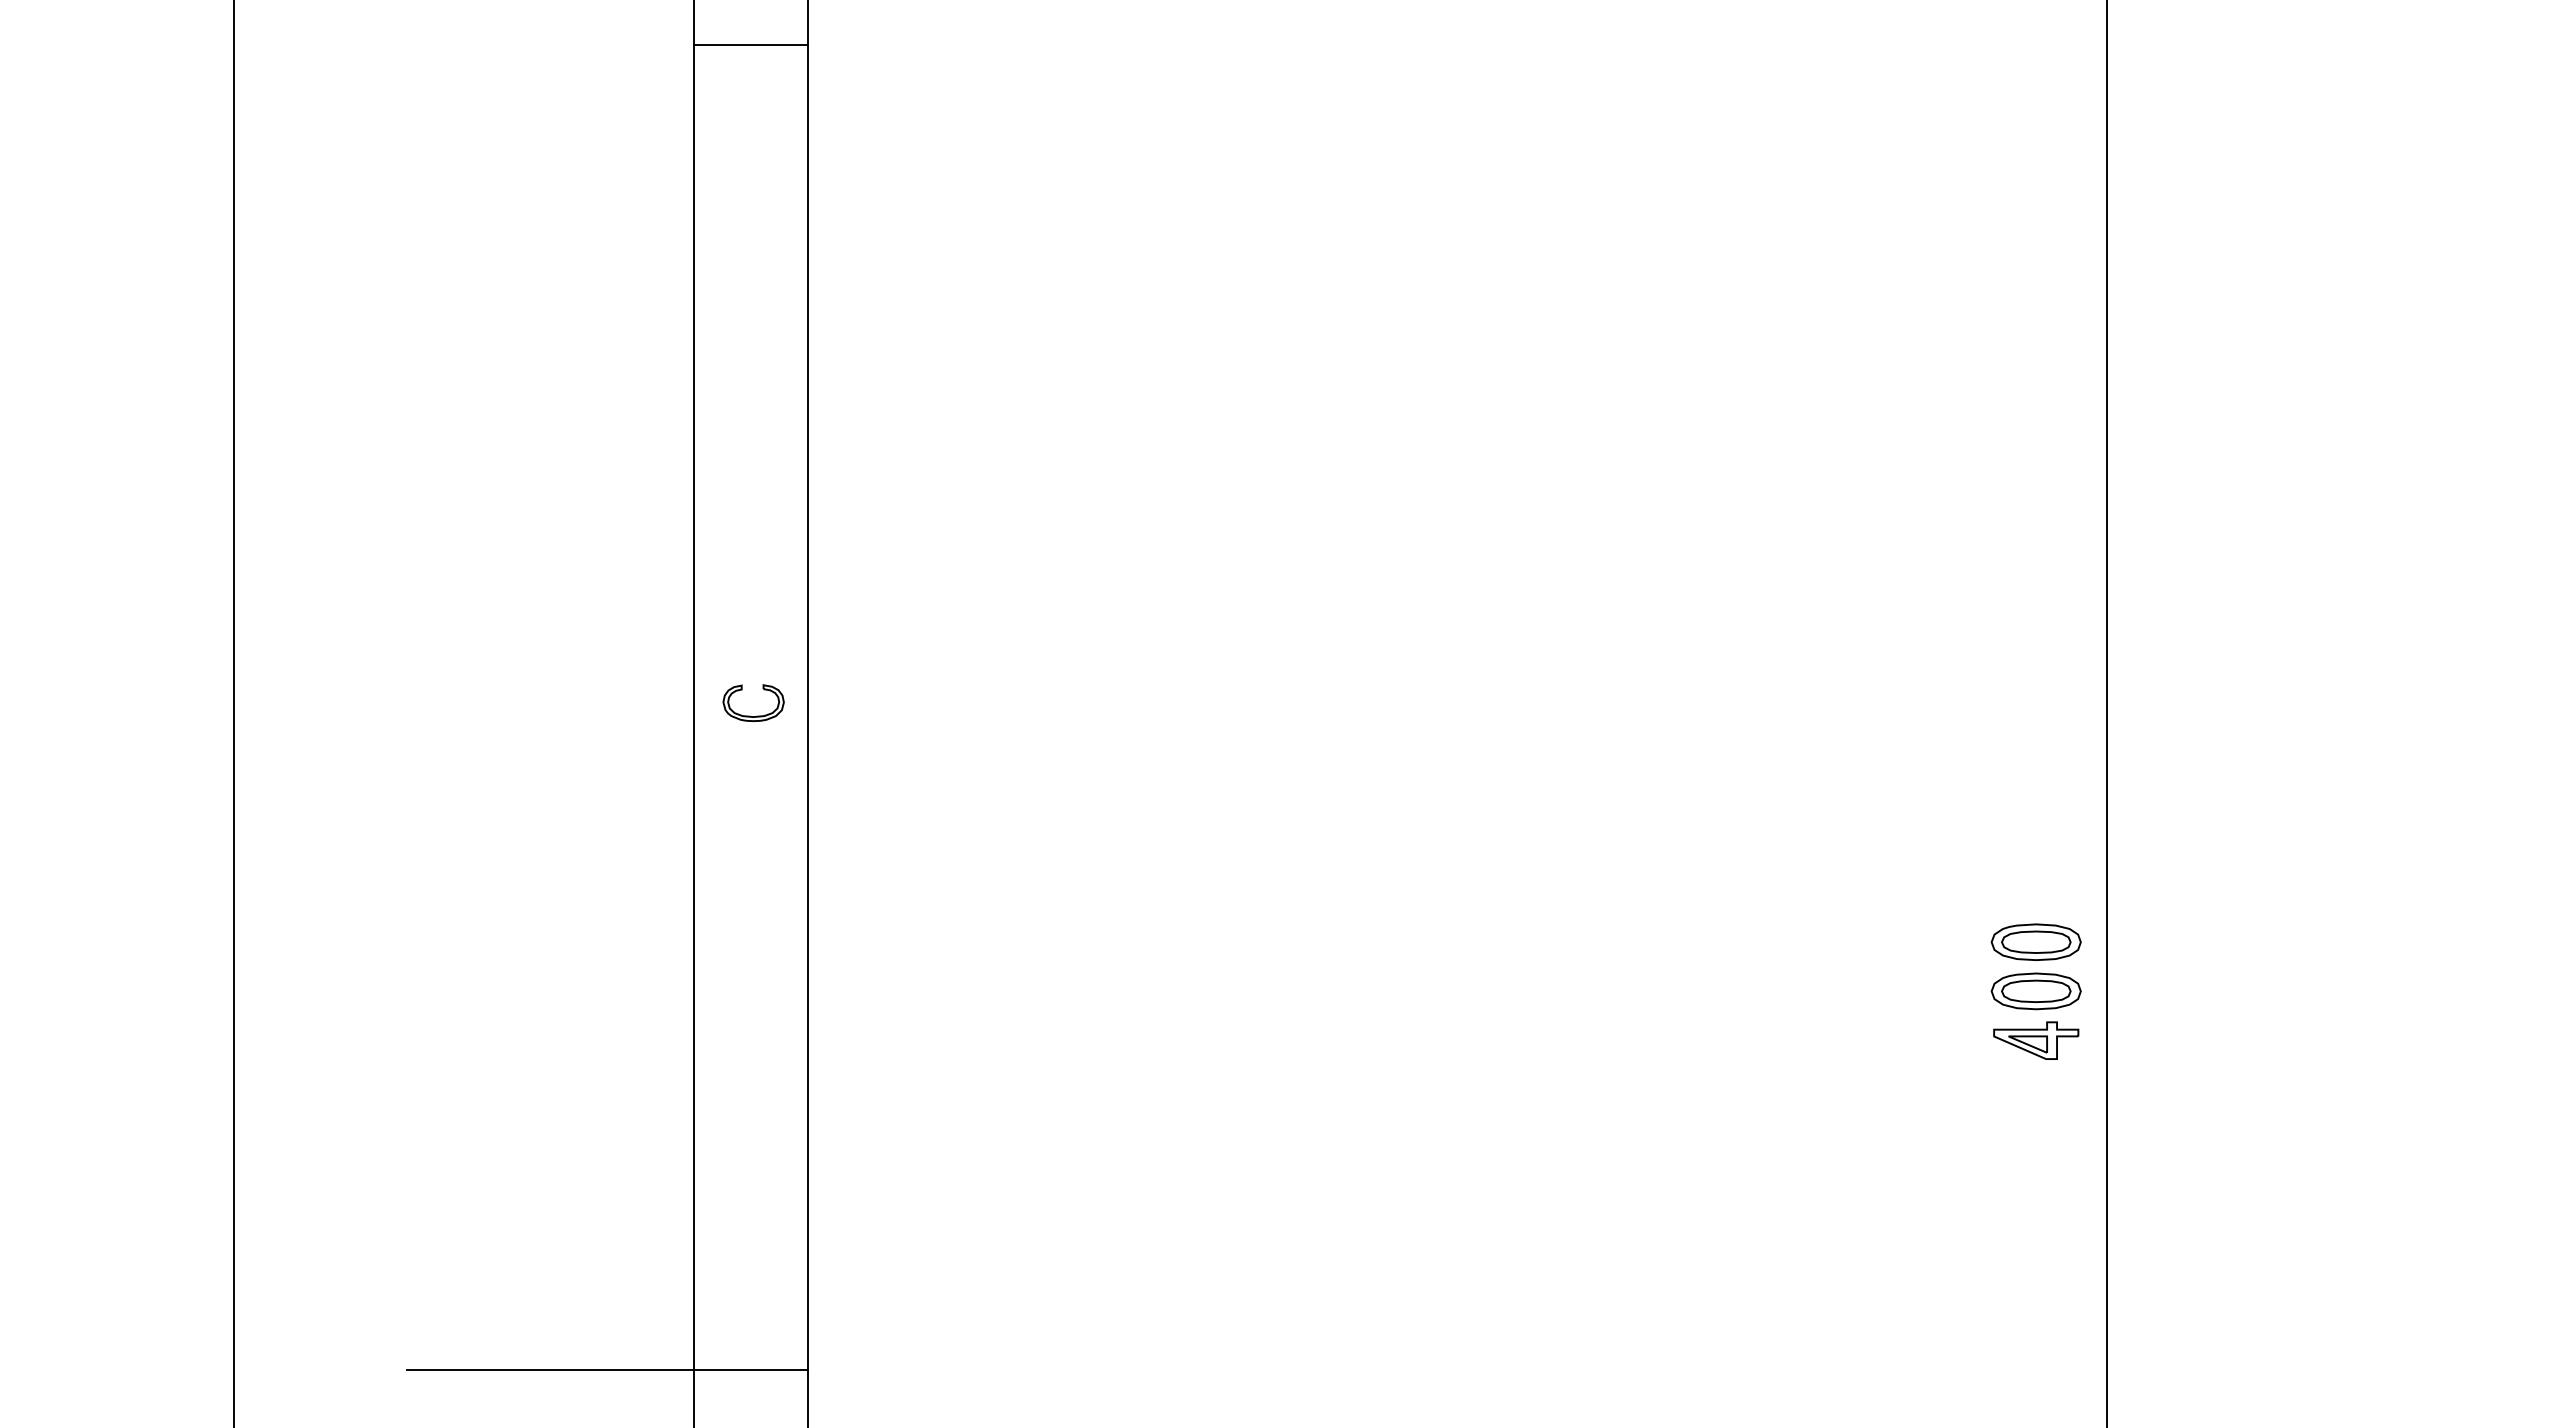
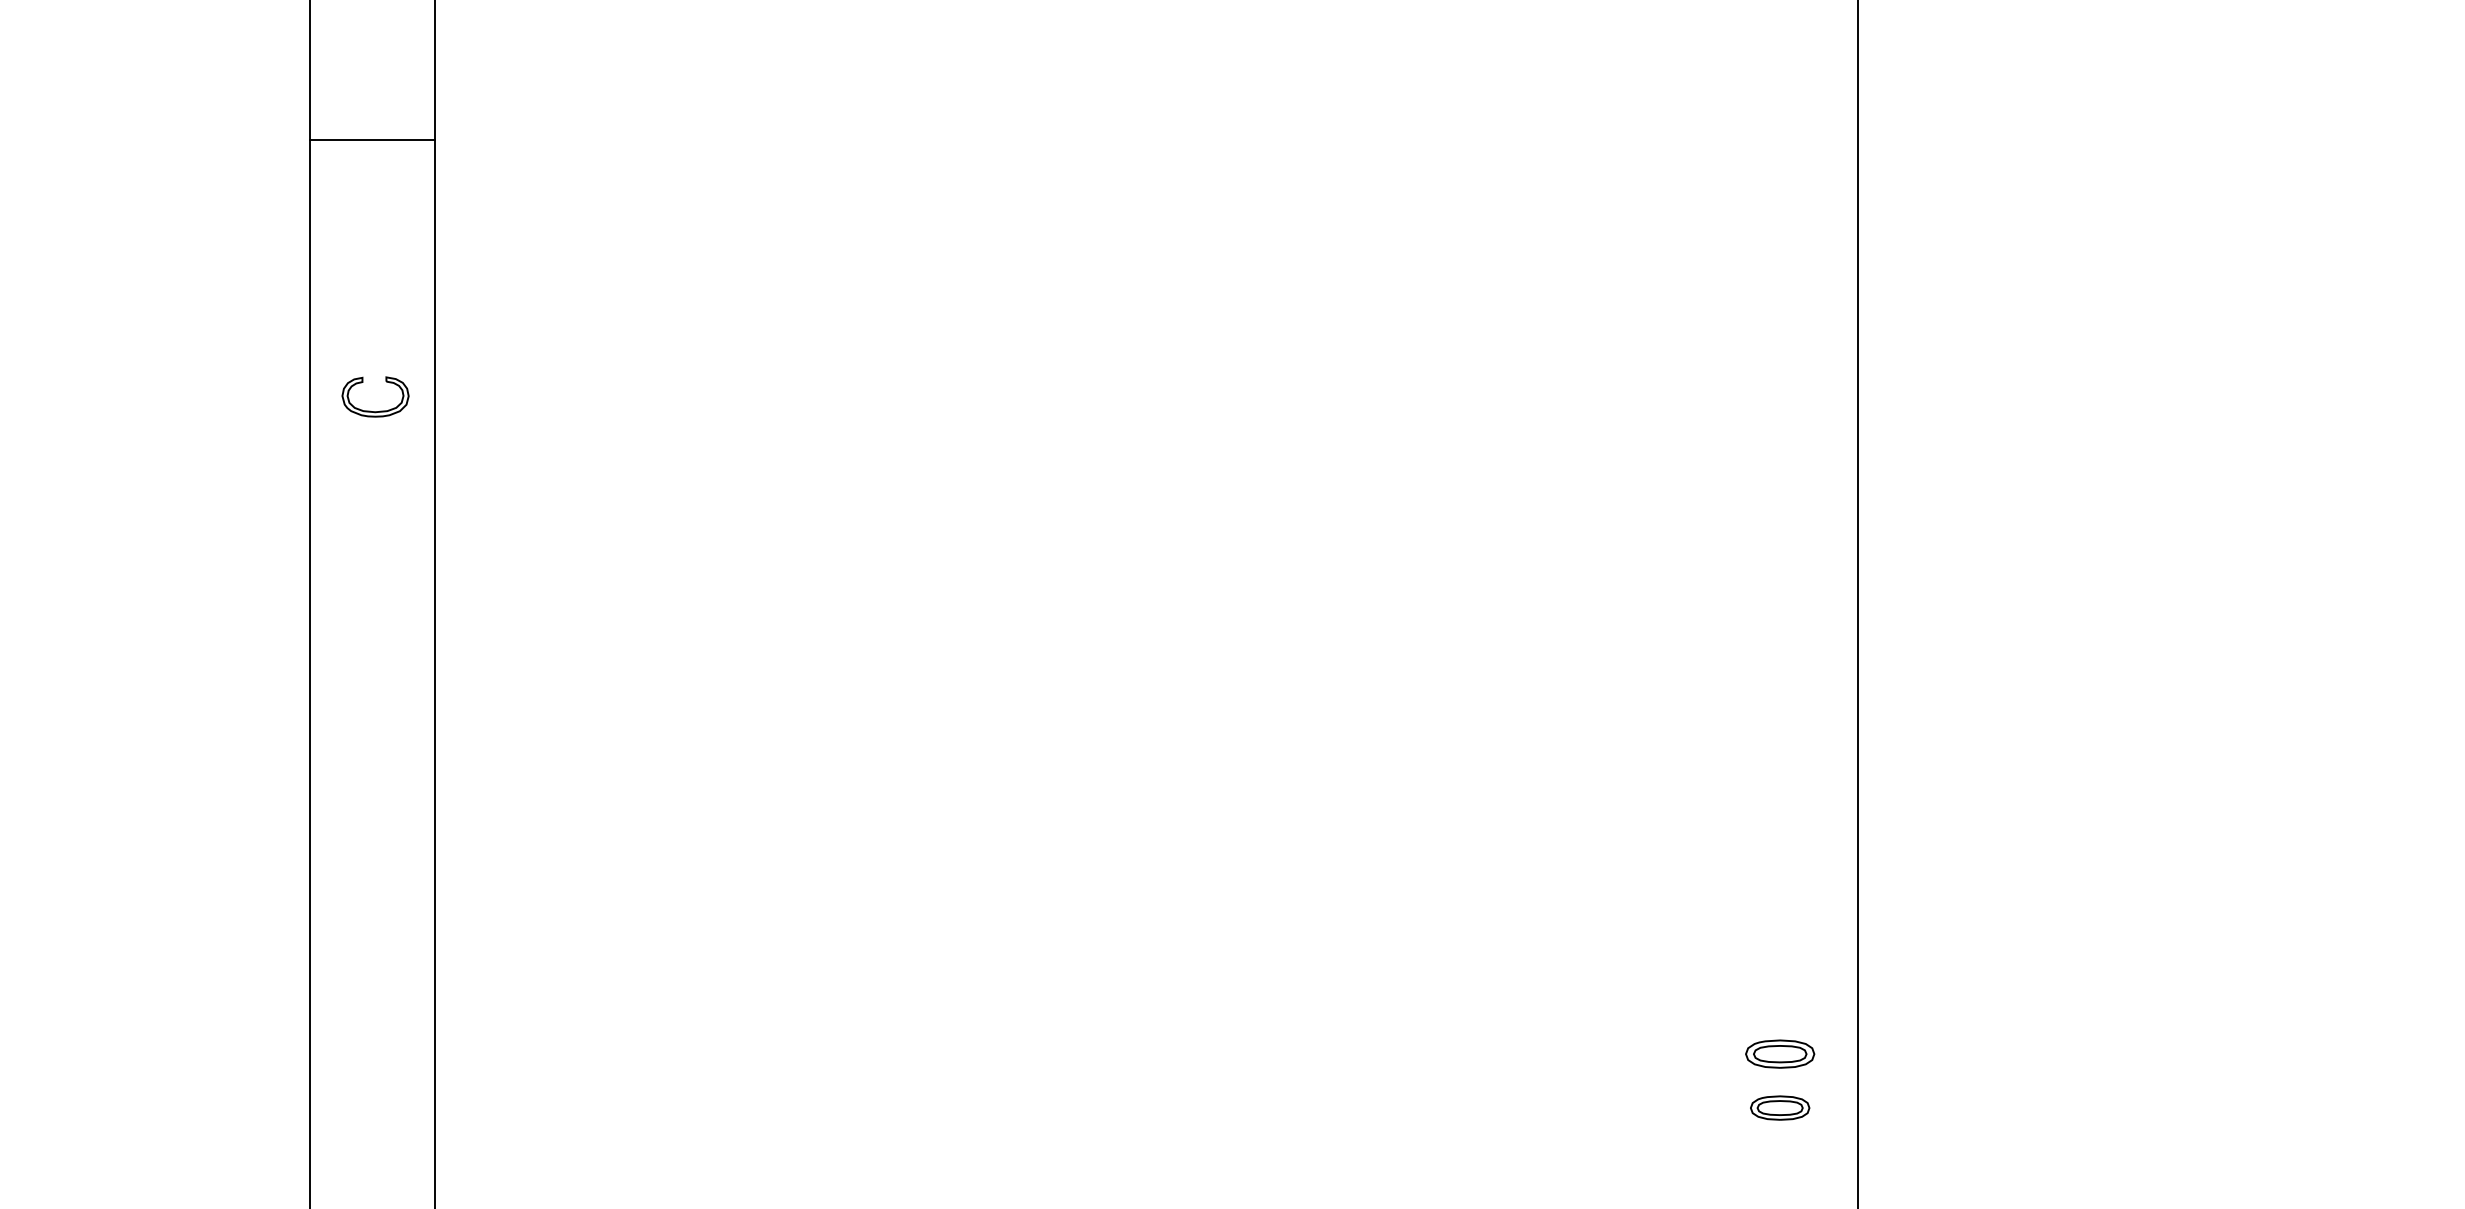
line: (750, 45) -> (372, 140), moved
part: (750, 715) -> (372, 410), moved
part: (2035, 941) -> (1779, 1053), size x0.7
part: (2035, 991) -> (1779, 1108), size x0.6
part: (2036, 1040) -> (1780, 1161), removed

